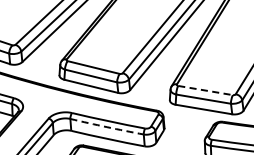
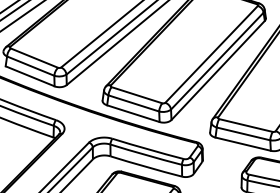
line: (206, 90) -> (246, 125), dashed -> solid
arc: (107, 127) -> (146, 155), dashed -> solid

